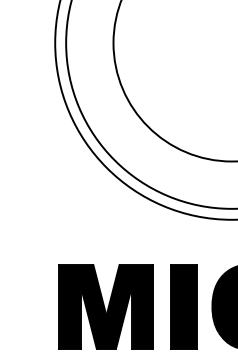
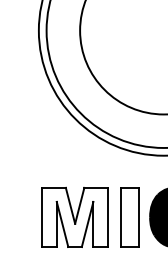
fill: (106, 306) -> (75, 217), removed
fill: (183, 306) -> (129, 217), removed

